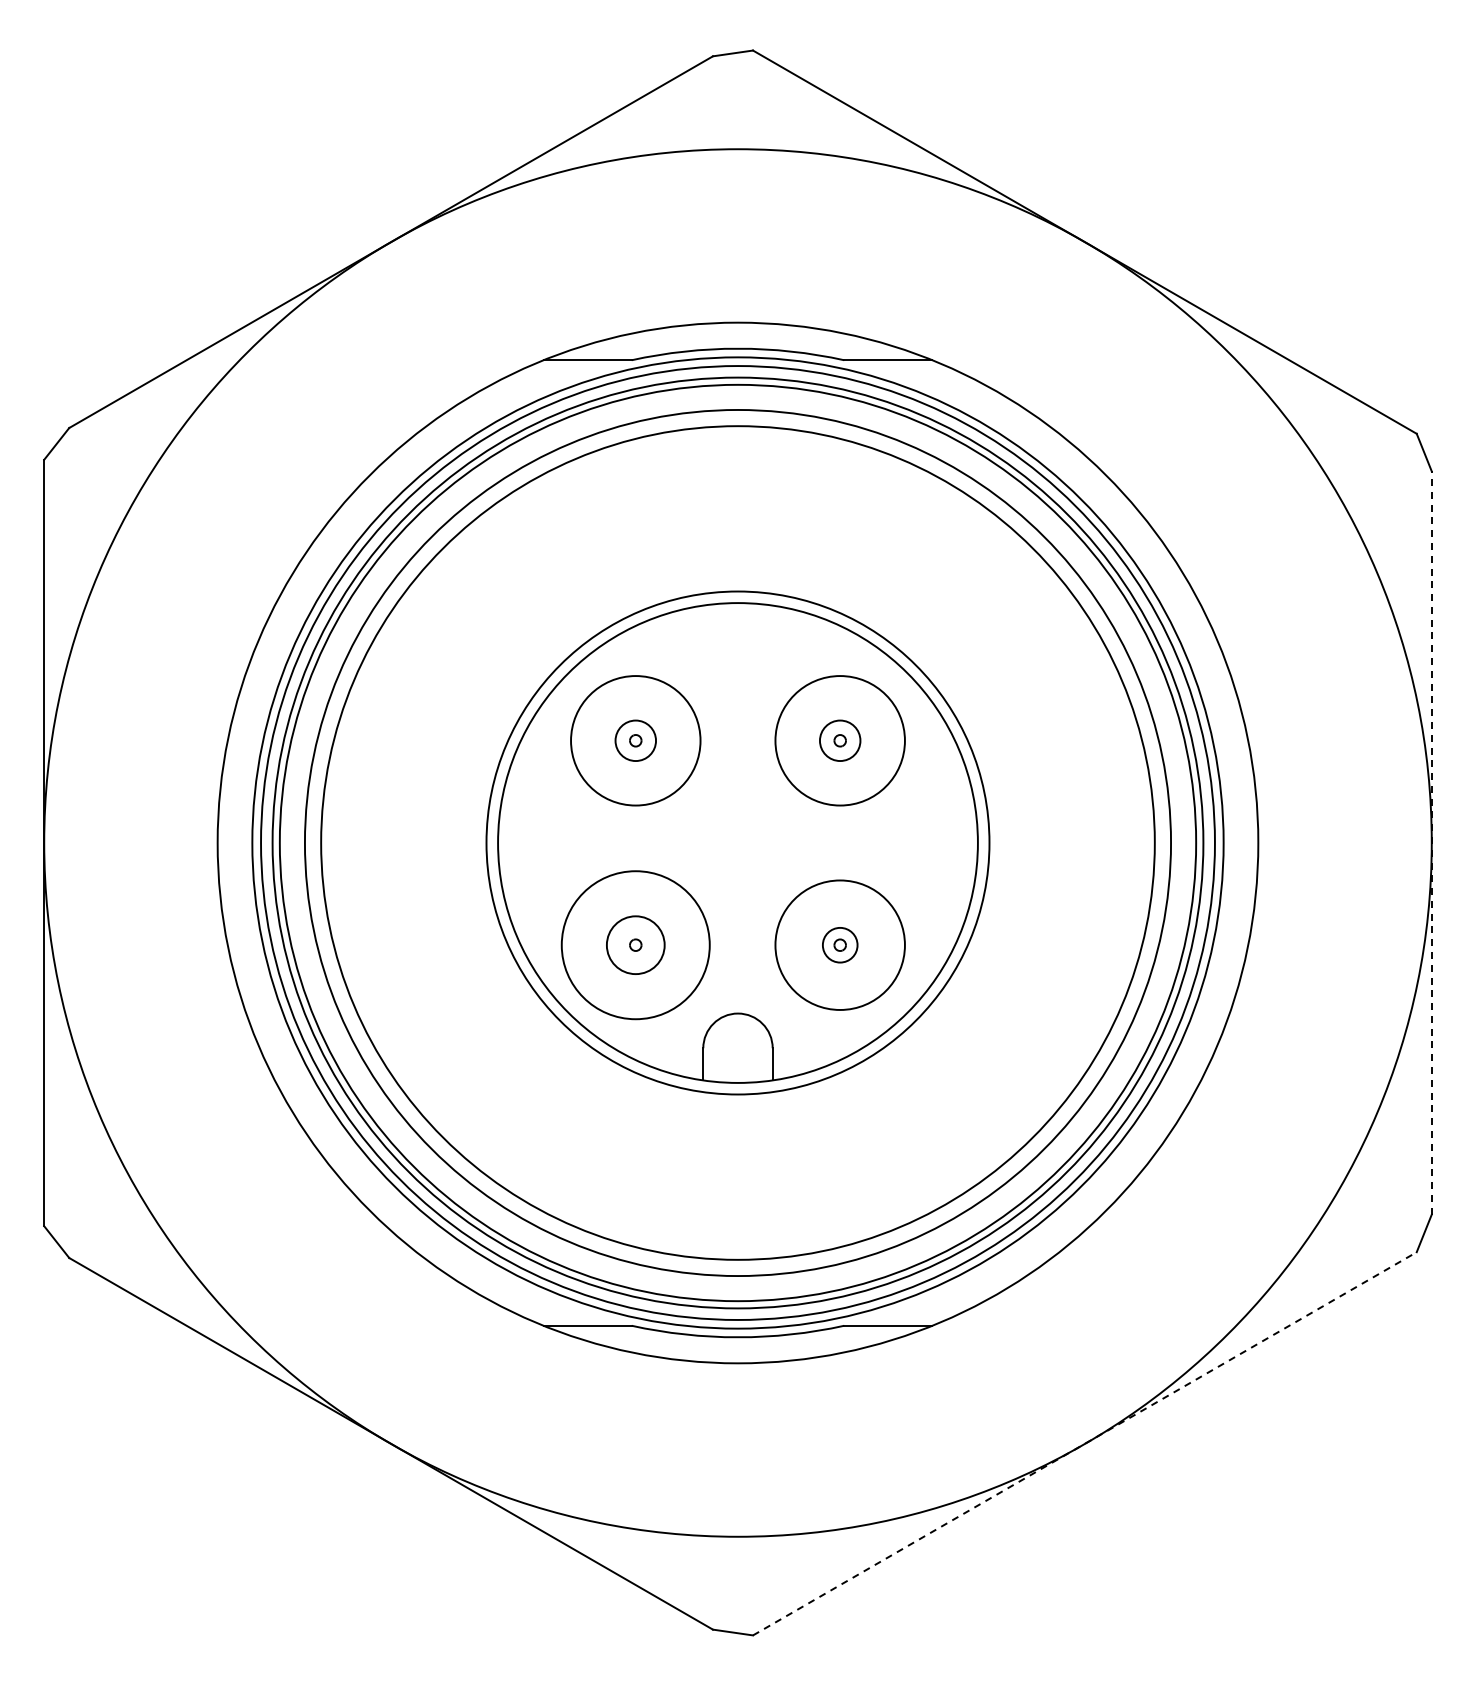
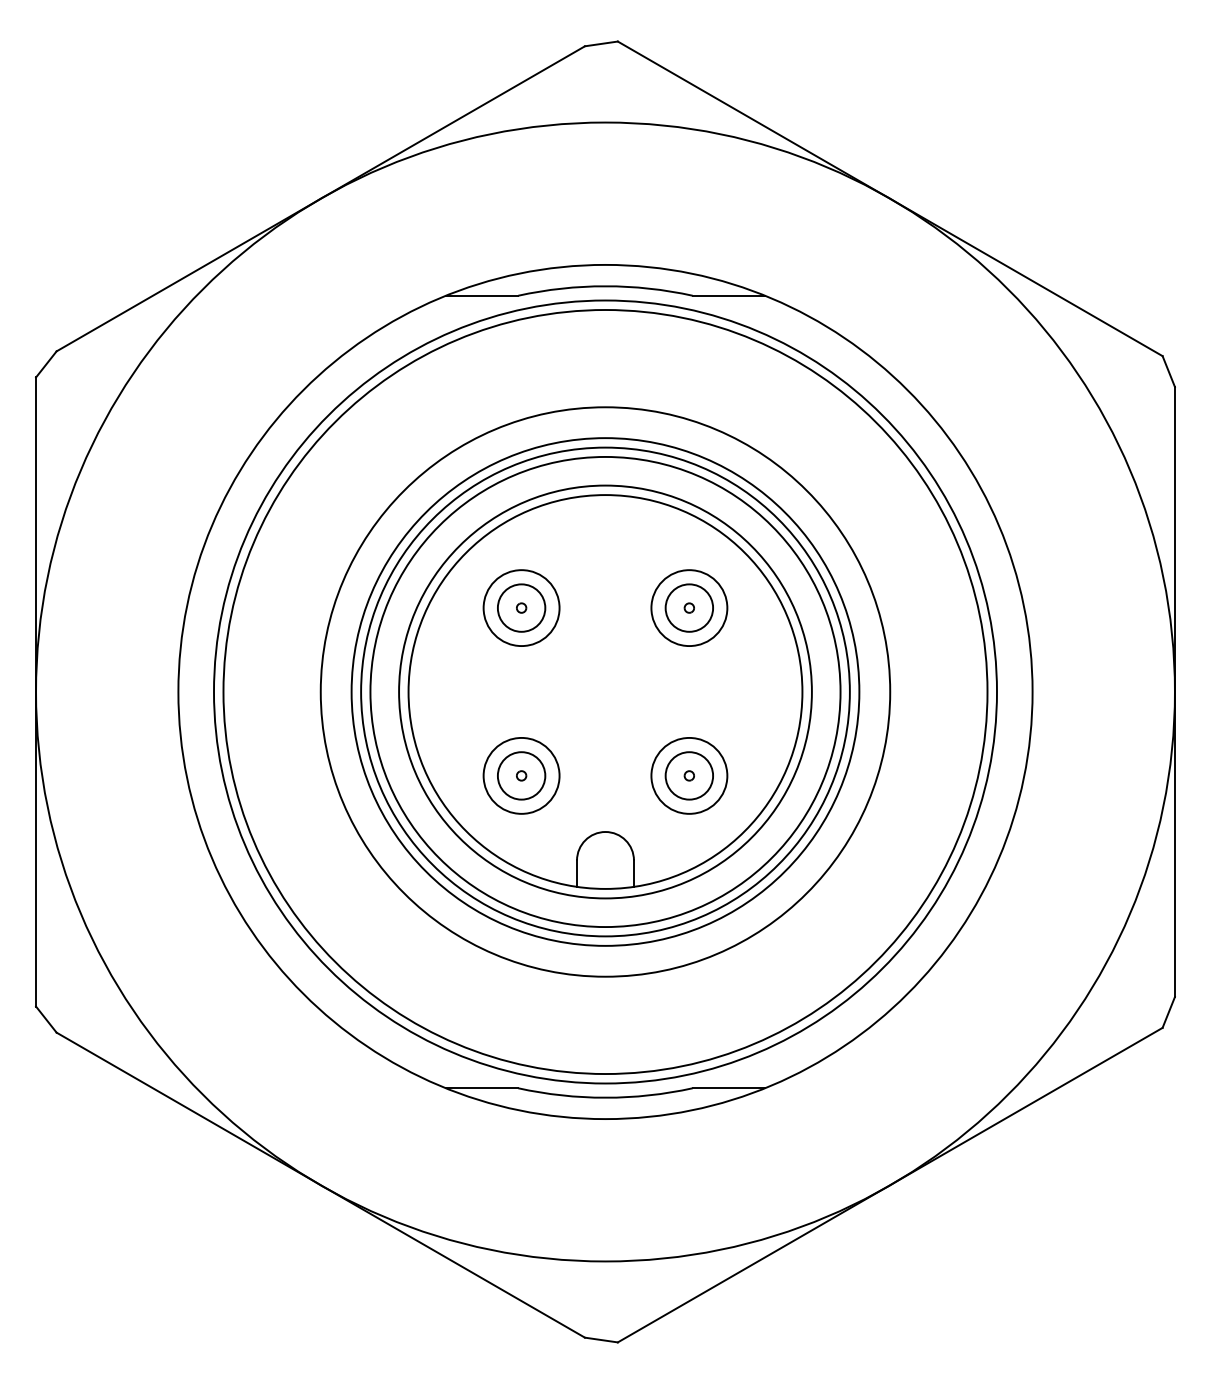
circle: (635, 740) -> (521, 607), size x0.71
circle: (635, 740) -> (521, 607), size x1.43
circle: (839, 740) -> (688, 607), size x0.71
circle: (840, 740) -> (689, 607), size x1.43
circle: (737, 842) -> (605, 691), size x0.62
circle: (737, 842) -> (605, 691), size x0.71
circle: (737, 842) -> (605, 691), size x0.71
circle: (737, 842) -> (605, 691), size x0.71
line: (1431, 843) -> (1174, 692), dashed -> solid
circle: (635, 944) -> (521, 775), size x0.62
circle: (839, 944) -> (688, 775), size x0.71
circle: (840, 945) -> (689, 776), size x1.67
line: (1085, 1443) -> (890, 1184), dashed -> solid

